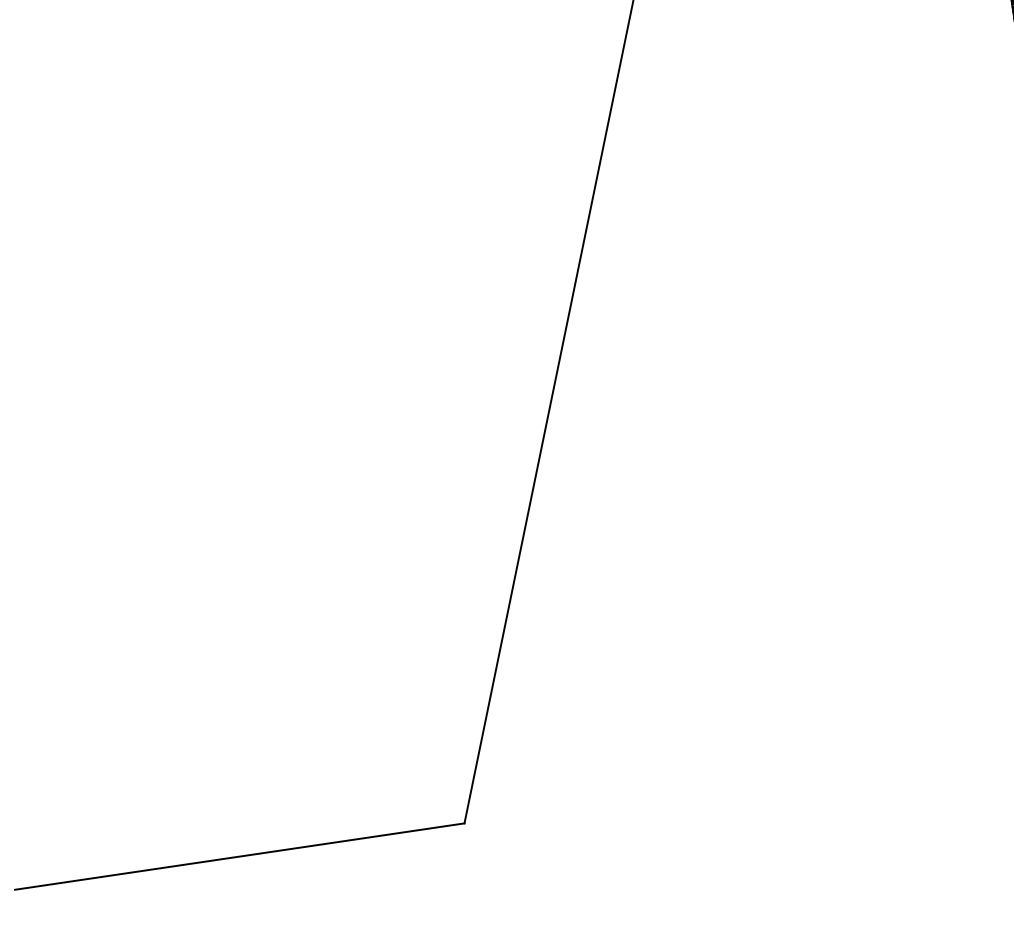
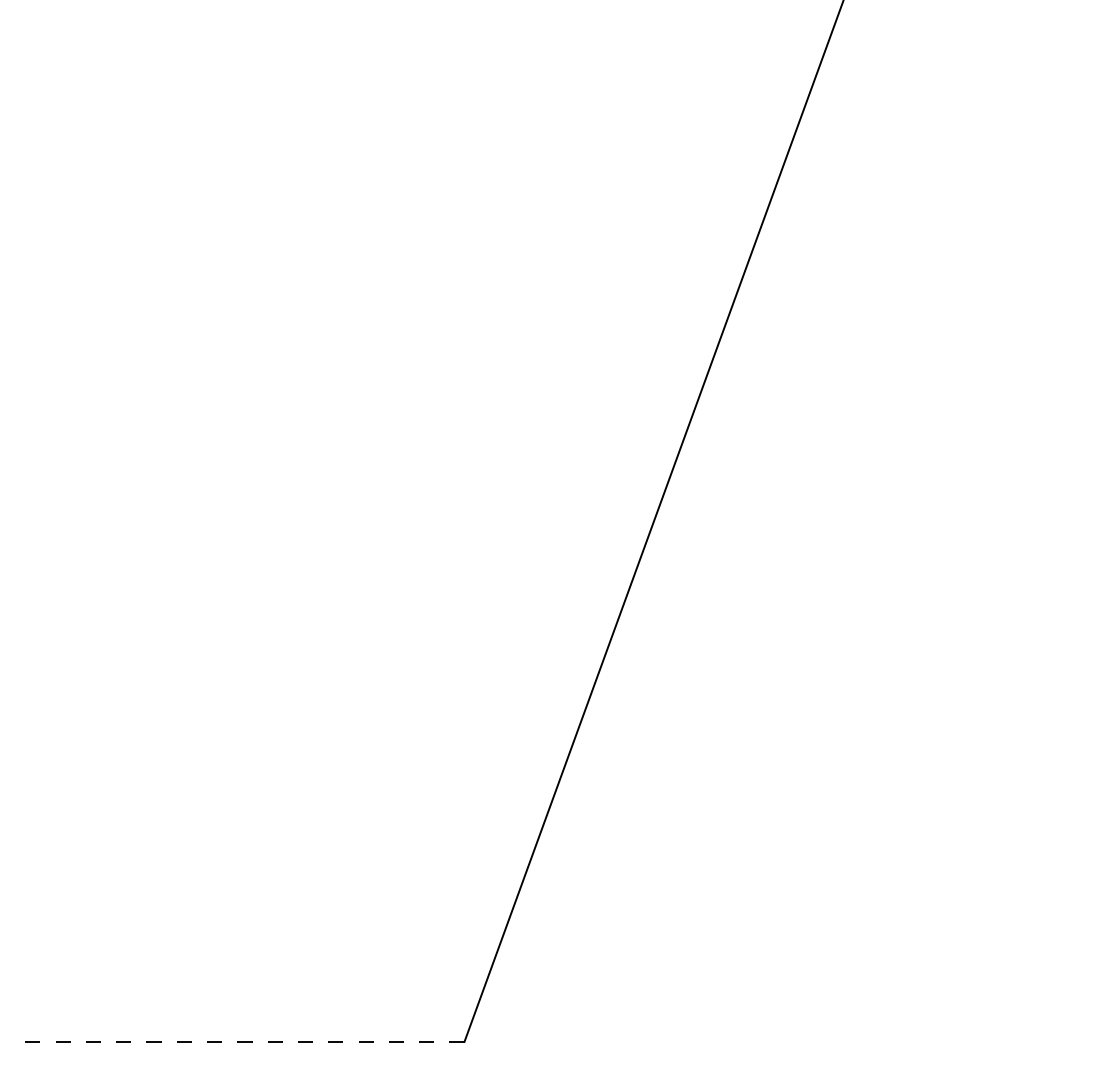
line: (238, 856) -> (236, 1041), solid -> dashed

